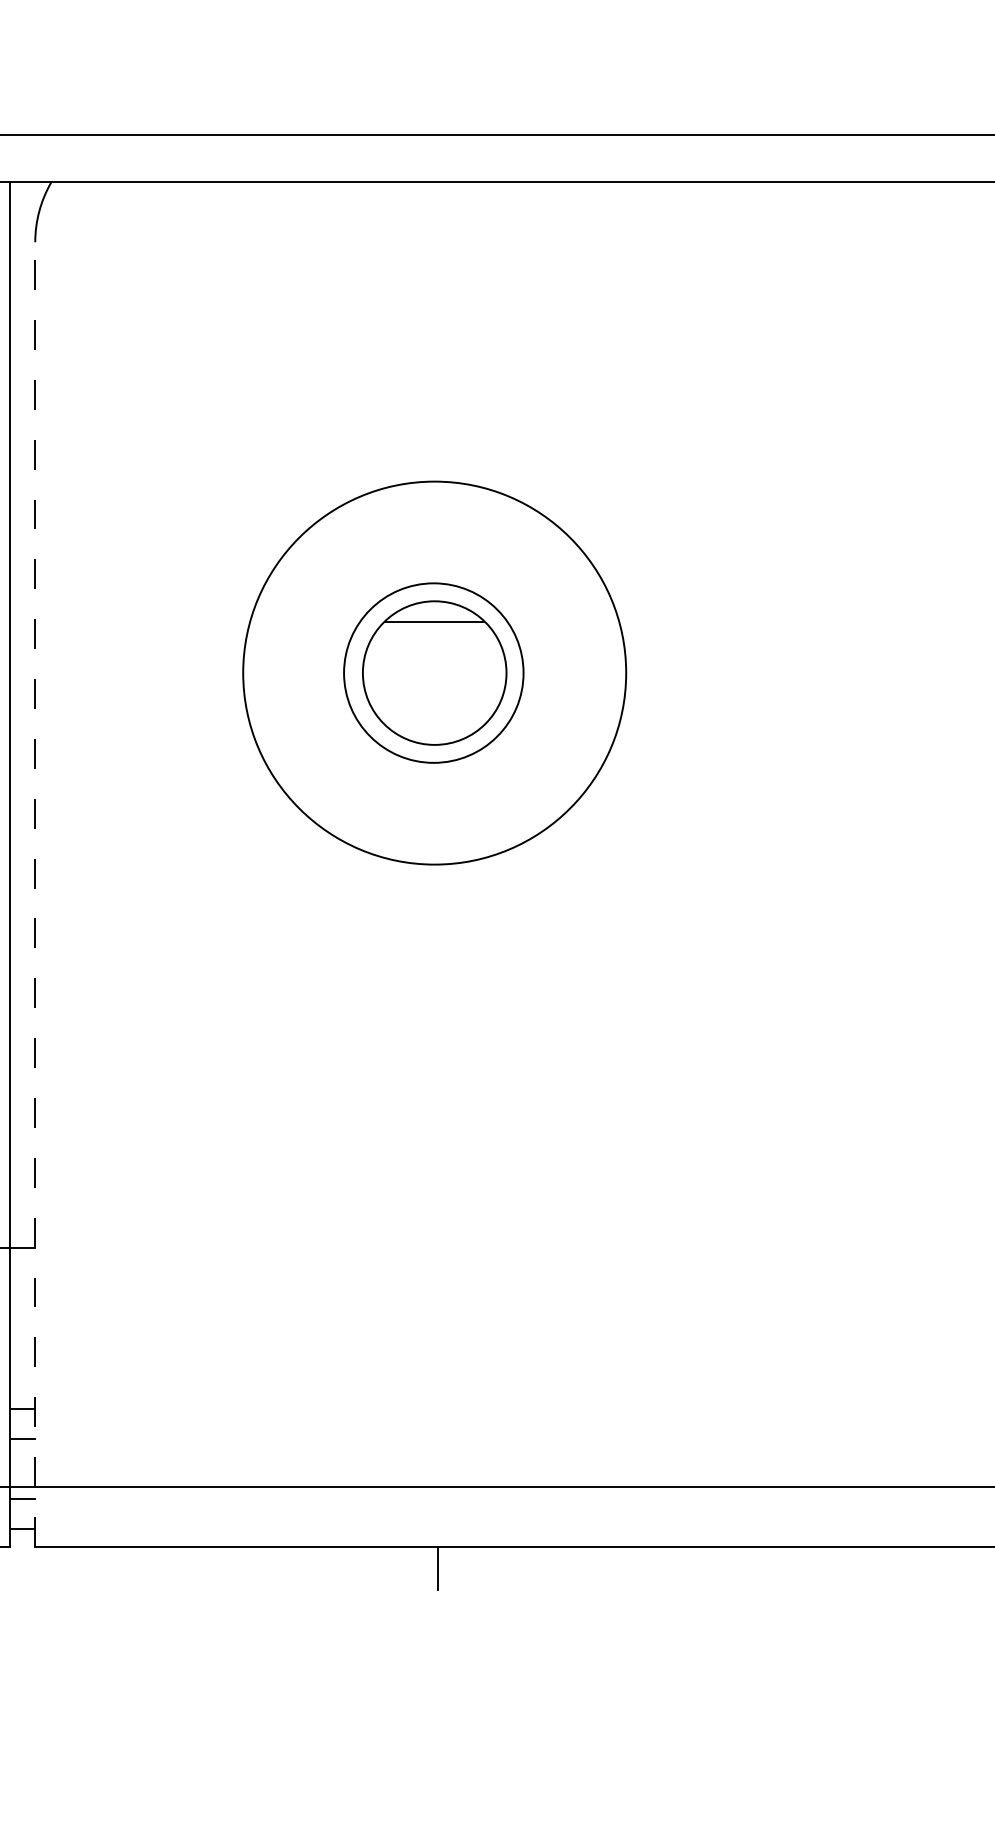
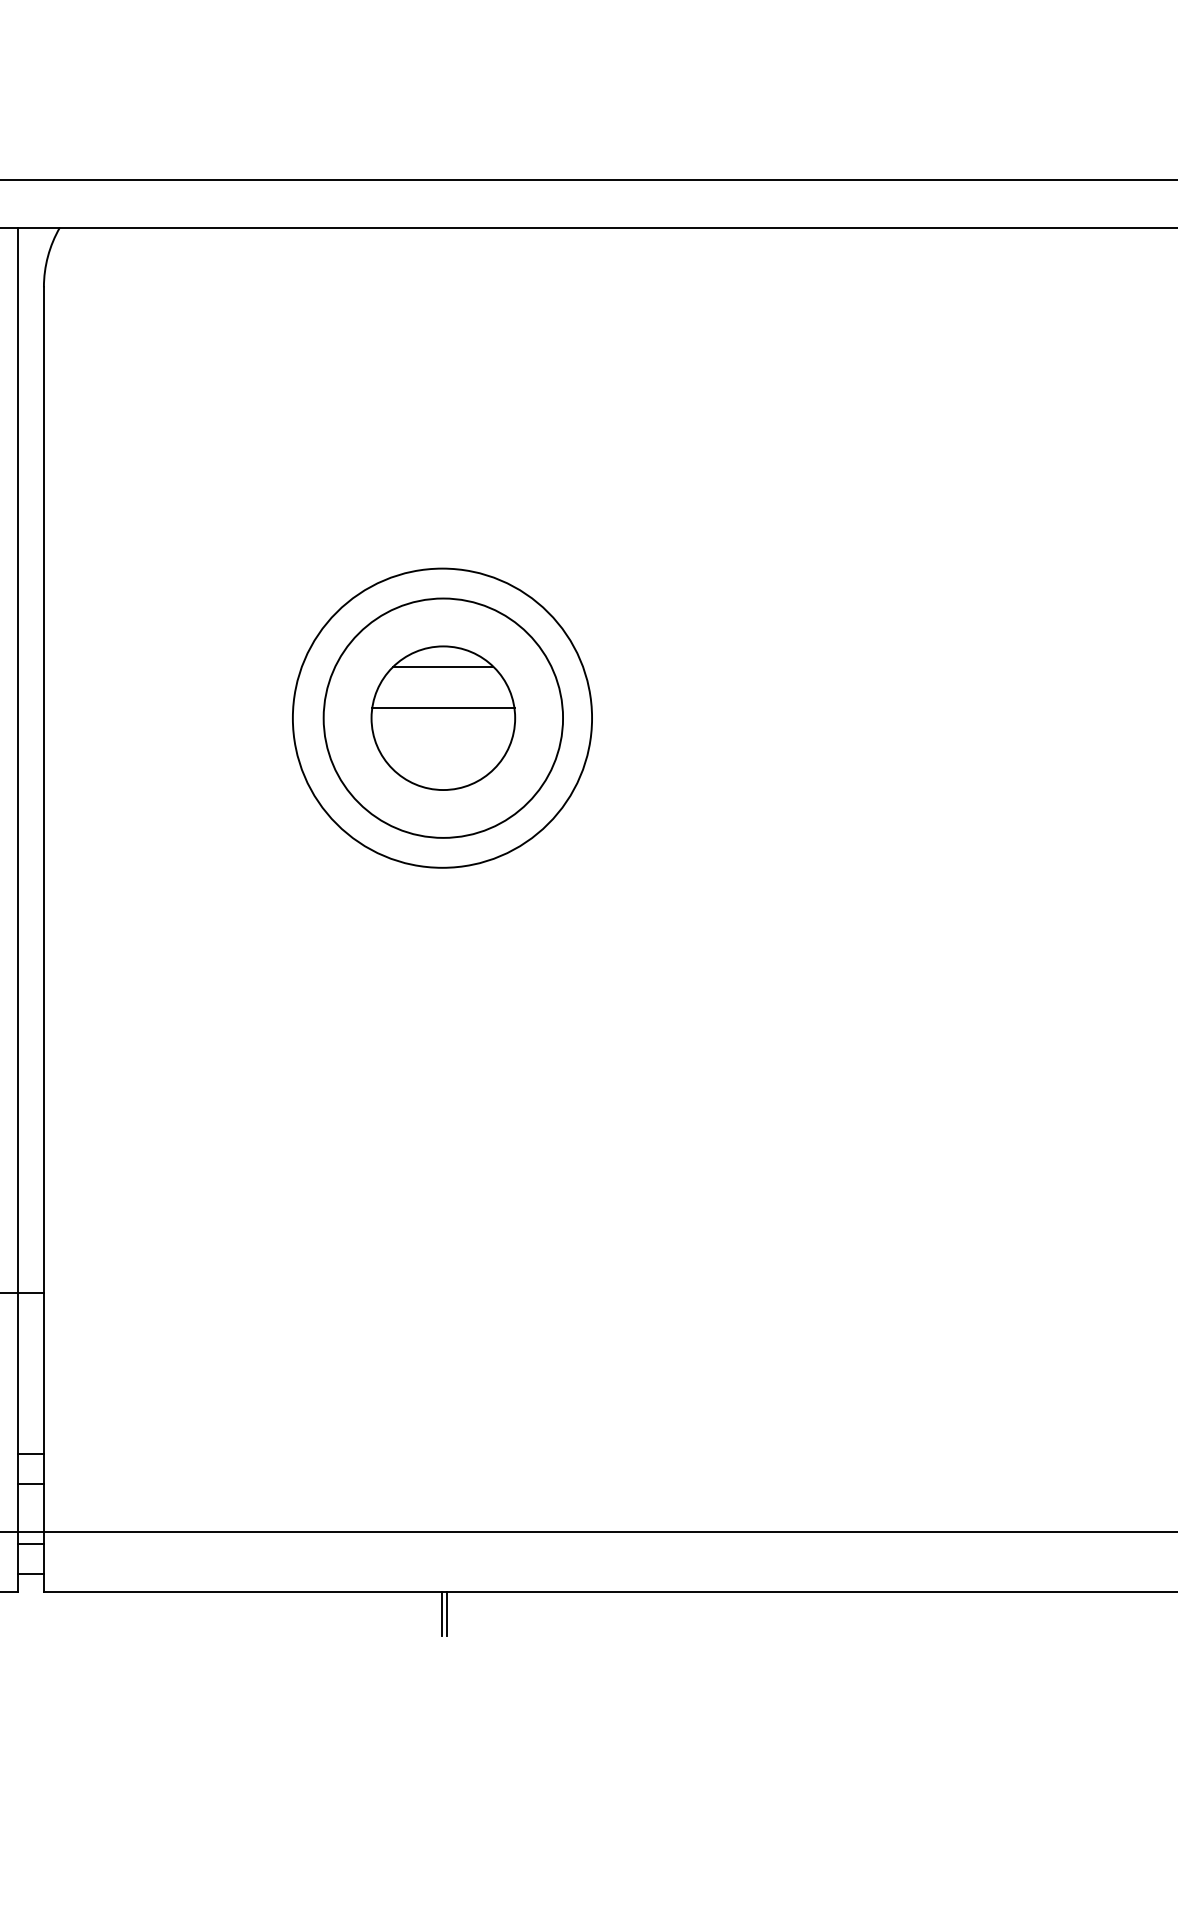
line: (434, 663) -> (443, 708), added
circle: (433, 672) -> (442, 717), size x1.67
circle: (434, 672) -> (443, 717), size x0.62
line: (34, 894) -> (43, 939), dashed -> solid
line: (433, 1568) -> (442, 1613), added

